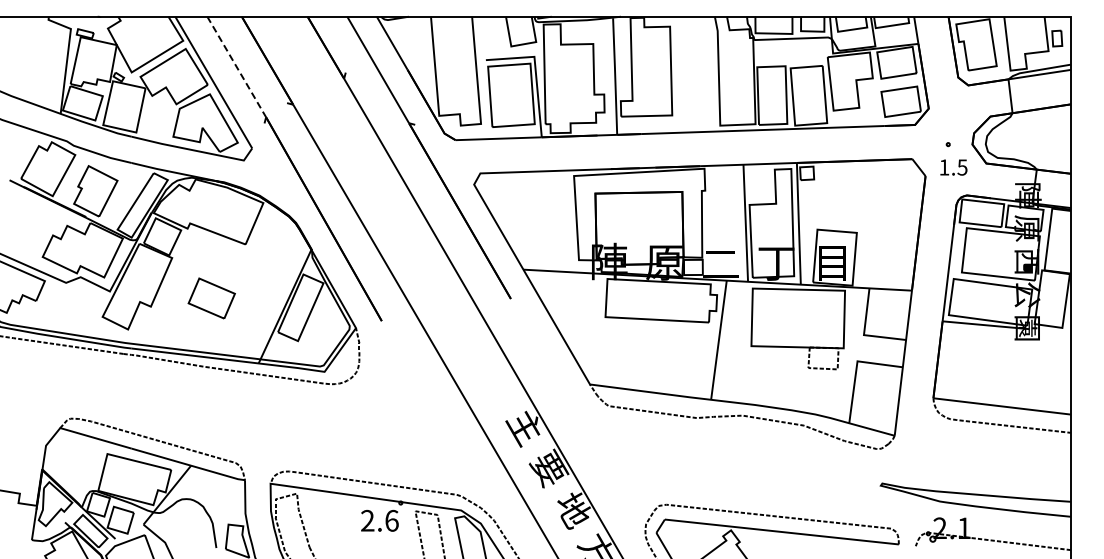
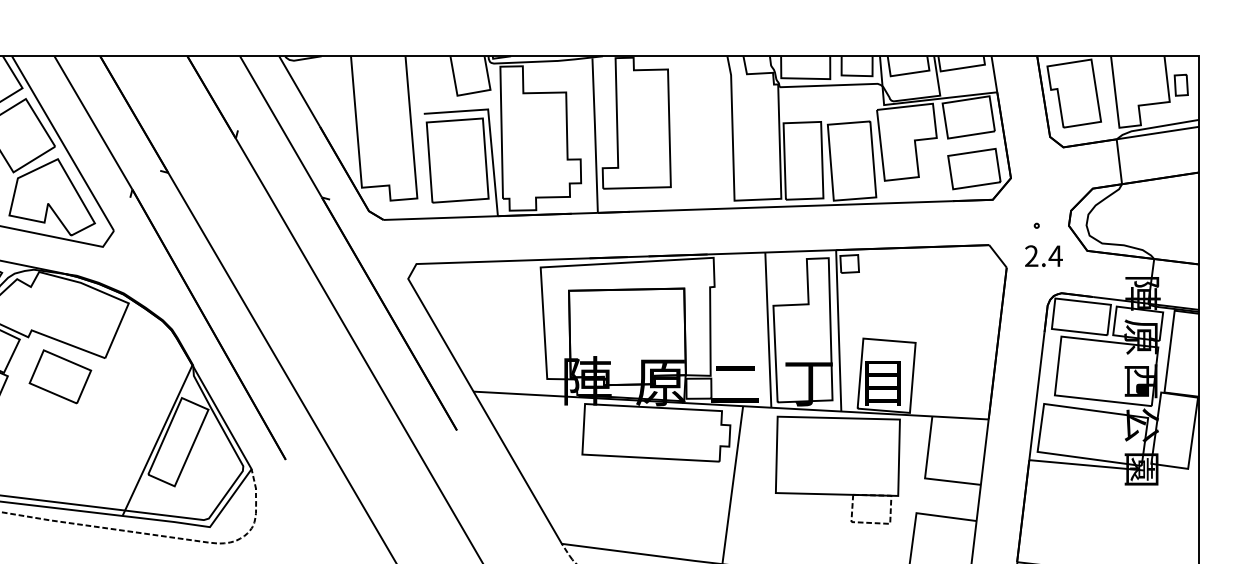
line: (236, 67) -> (93, 123), dashed -> solid
text: (953, 167) -> (1043, 256), 1.5 -> 2.4
part: (211, 298) -> (60, 376), moved

